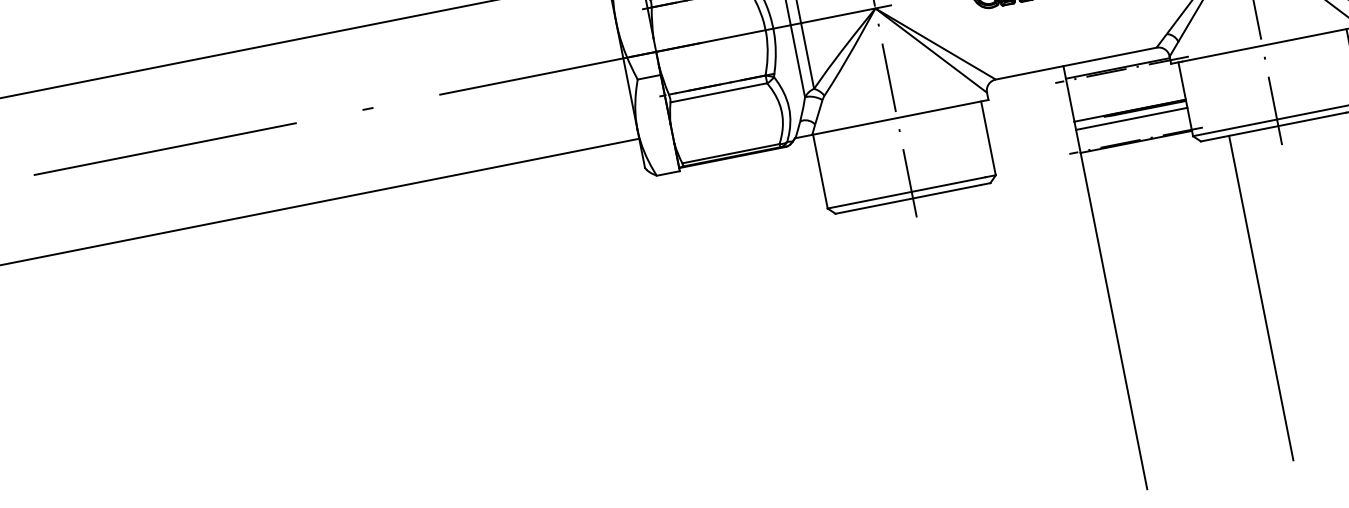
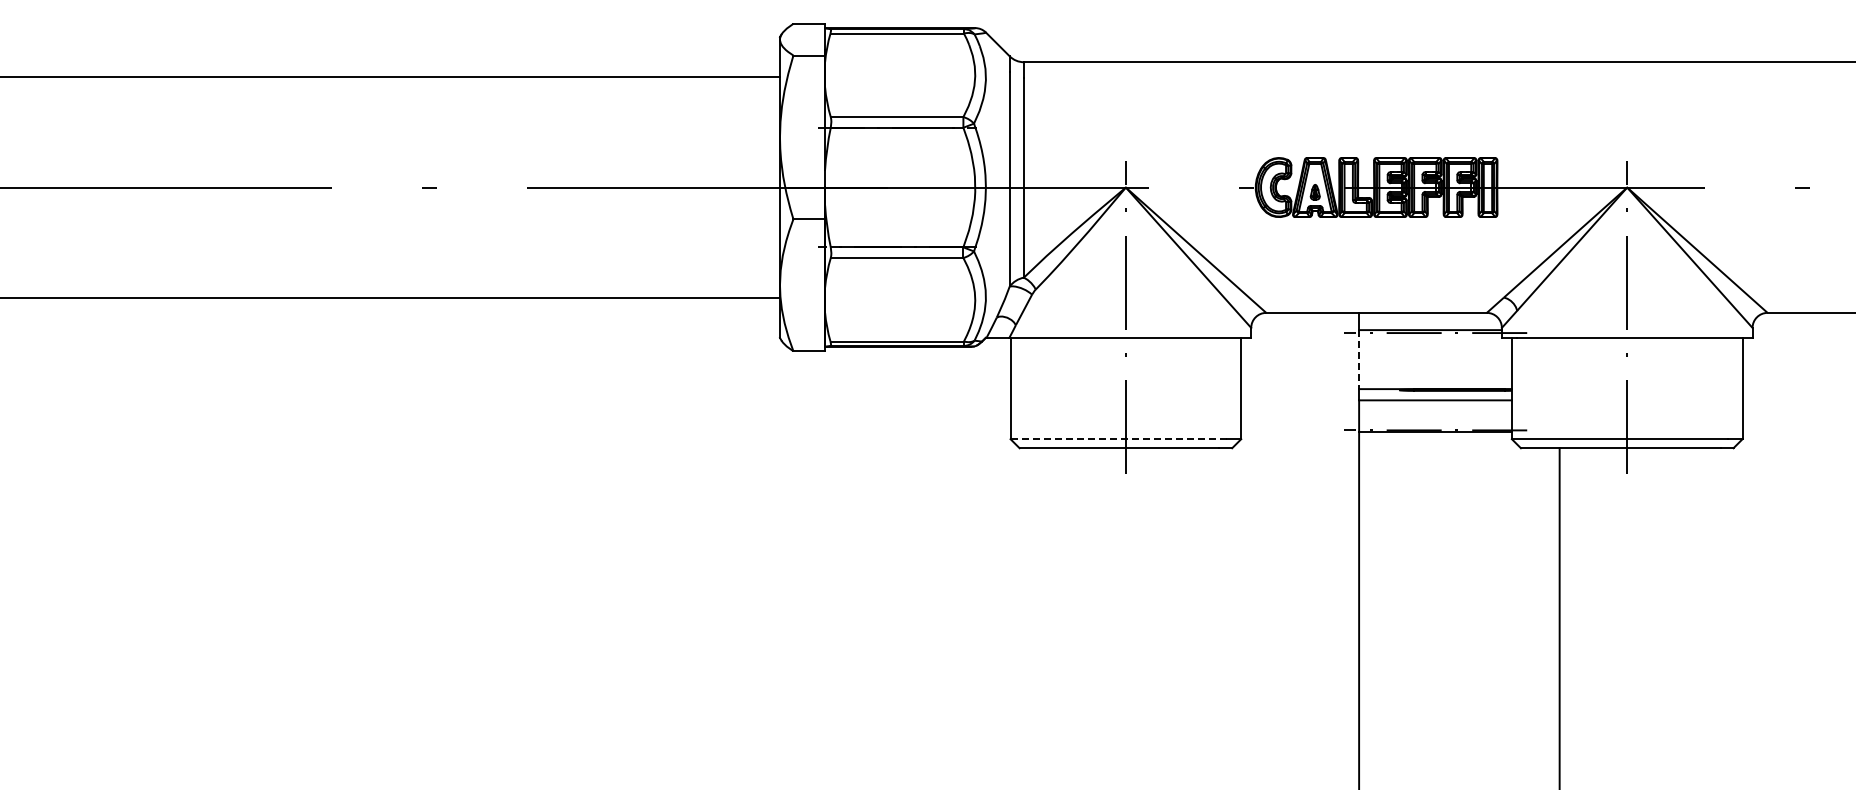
line: (1070, 100) -> (1359, 359), solid -> dashed
line: (906, 193) -> (1118, 439), solid -> dashed

